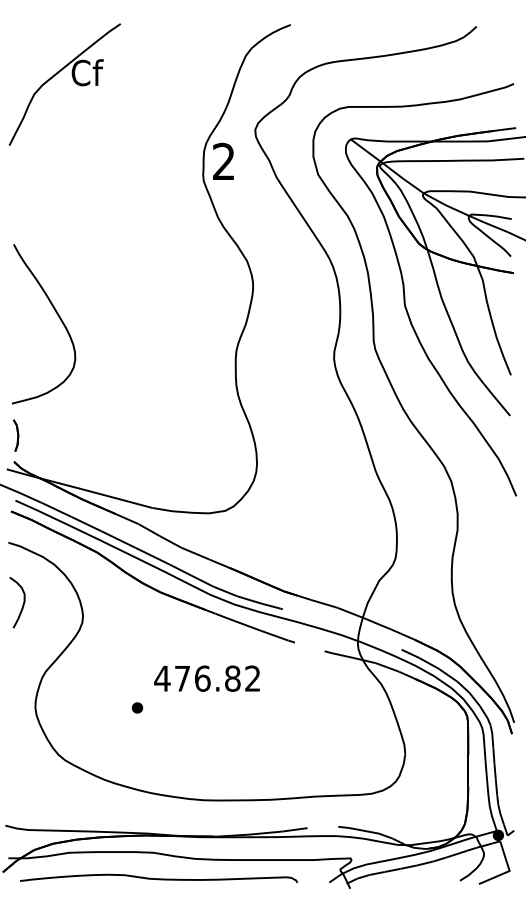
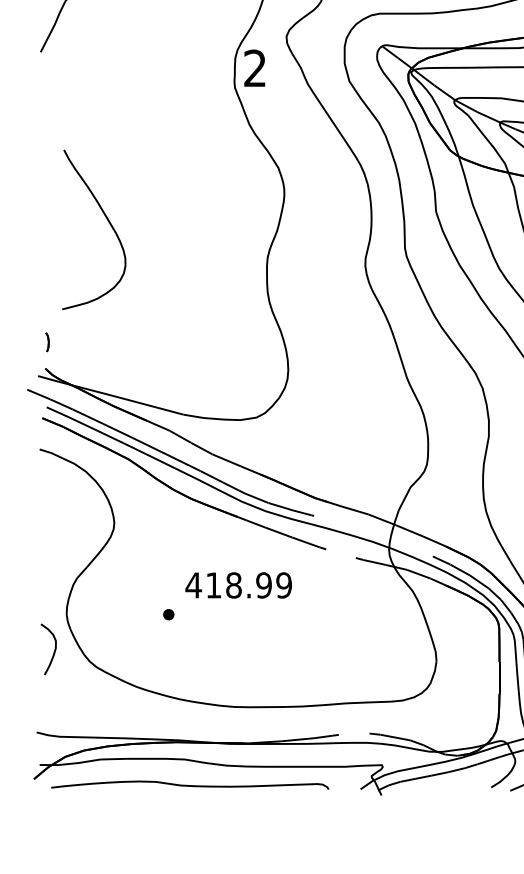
curve: (58, 317) -> (108, 223), moved
part: (16, 435) -> (47, 342), size x0.6
curve: (22, 604) -> (53, 651), moved
text: (217, 678) -> (248, 585), 476.82 -> 418.99

